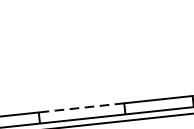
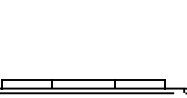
line: (80, 108) -> (82, 80), dashed -> solid

